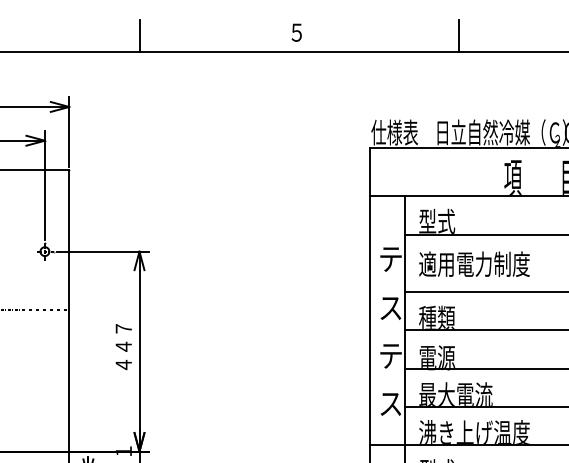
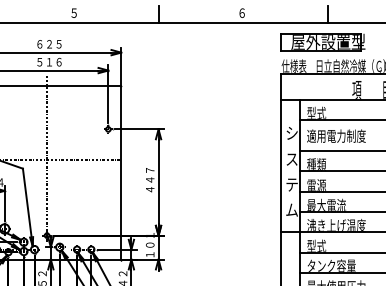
text: (295, 31) -> (241, 12), ５ -> ６
part: (448, 87) -> (322, 42), added
text: (389, 259) -> (291, 133), テ -> シ
text: (389, 402) -> (291, 209), ス -> ム

